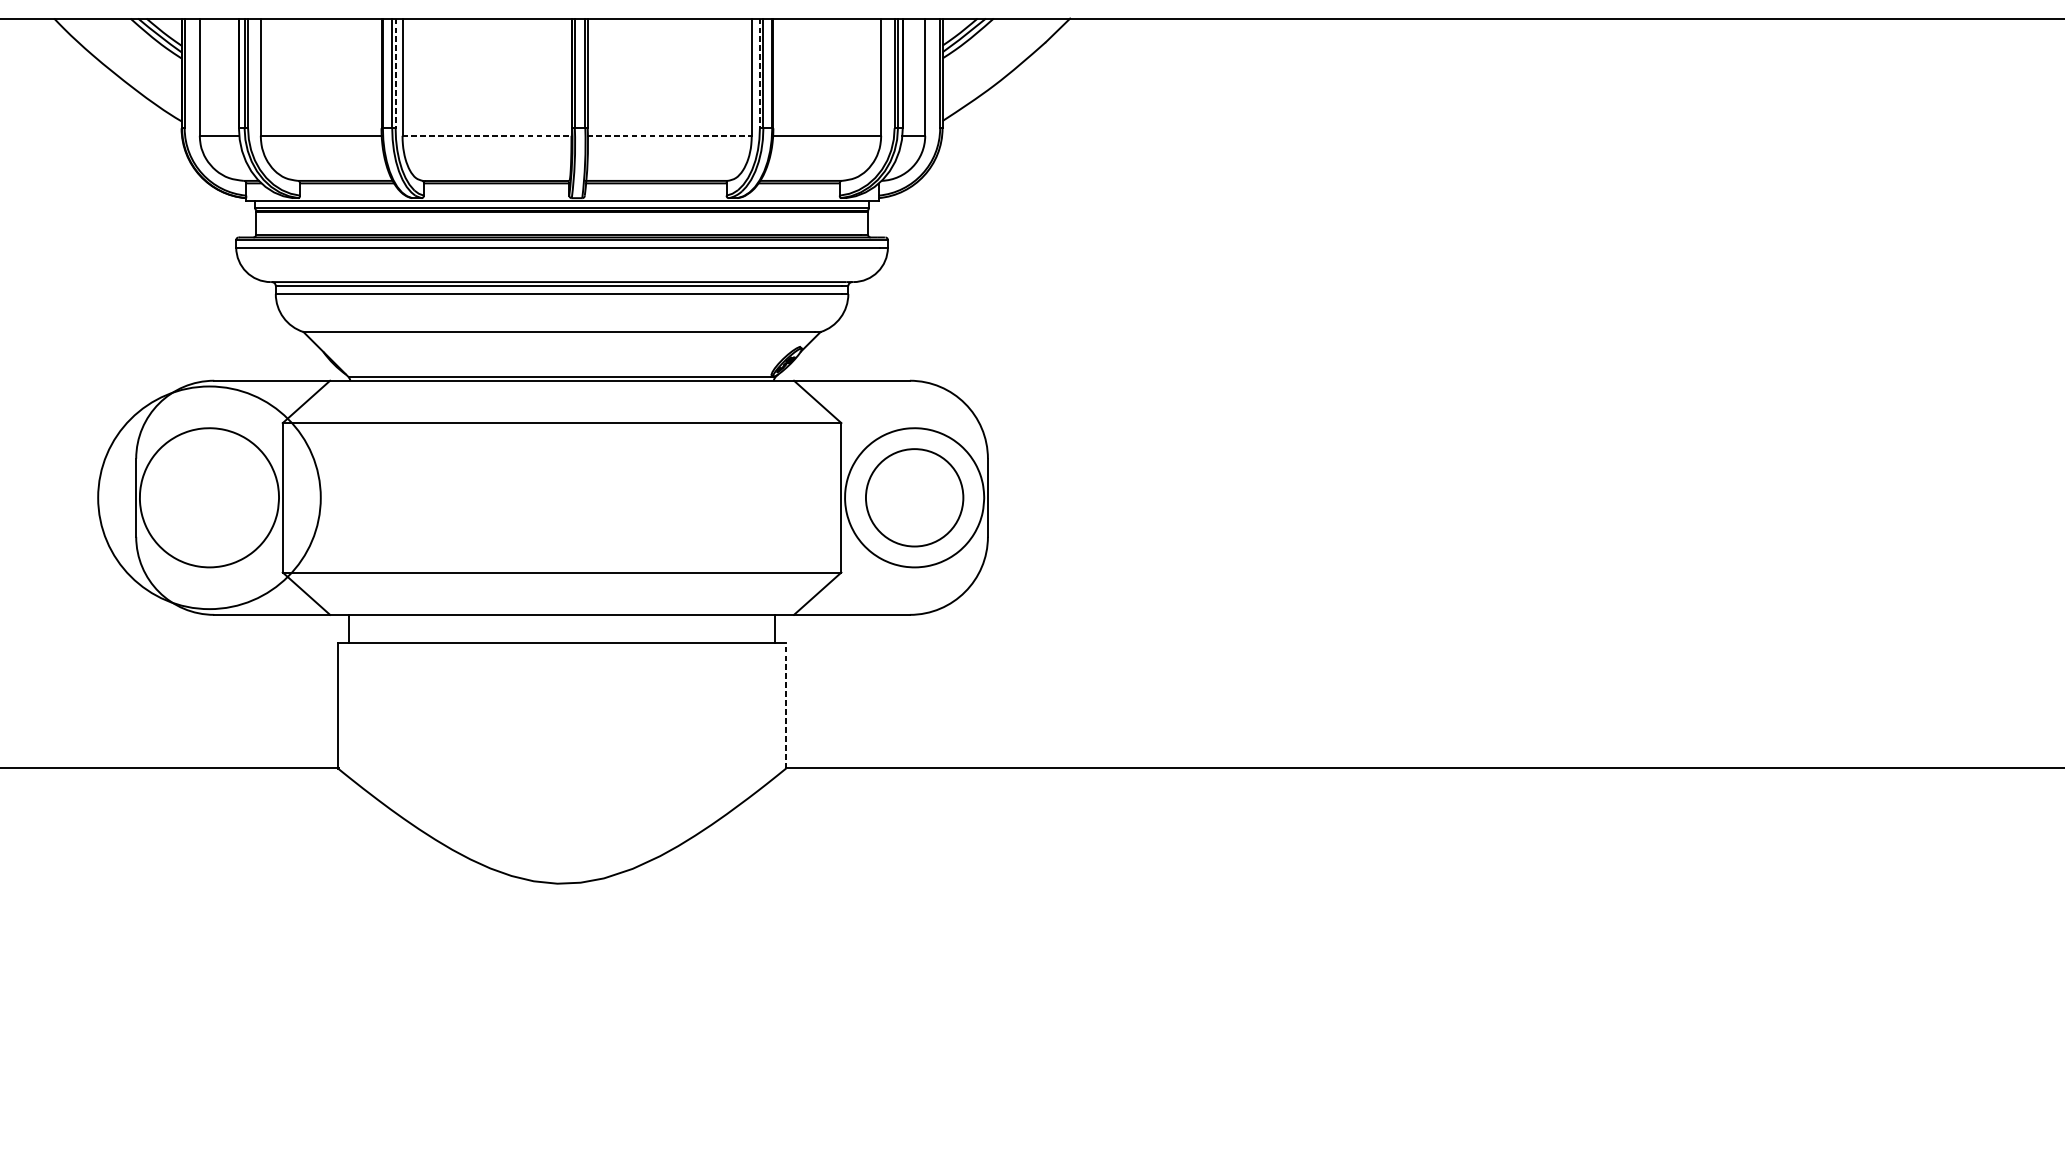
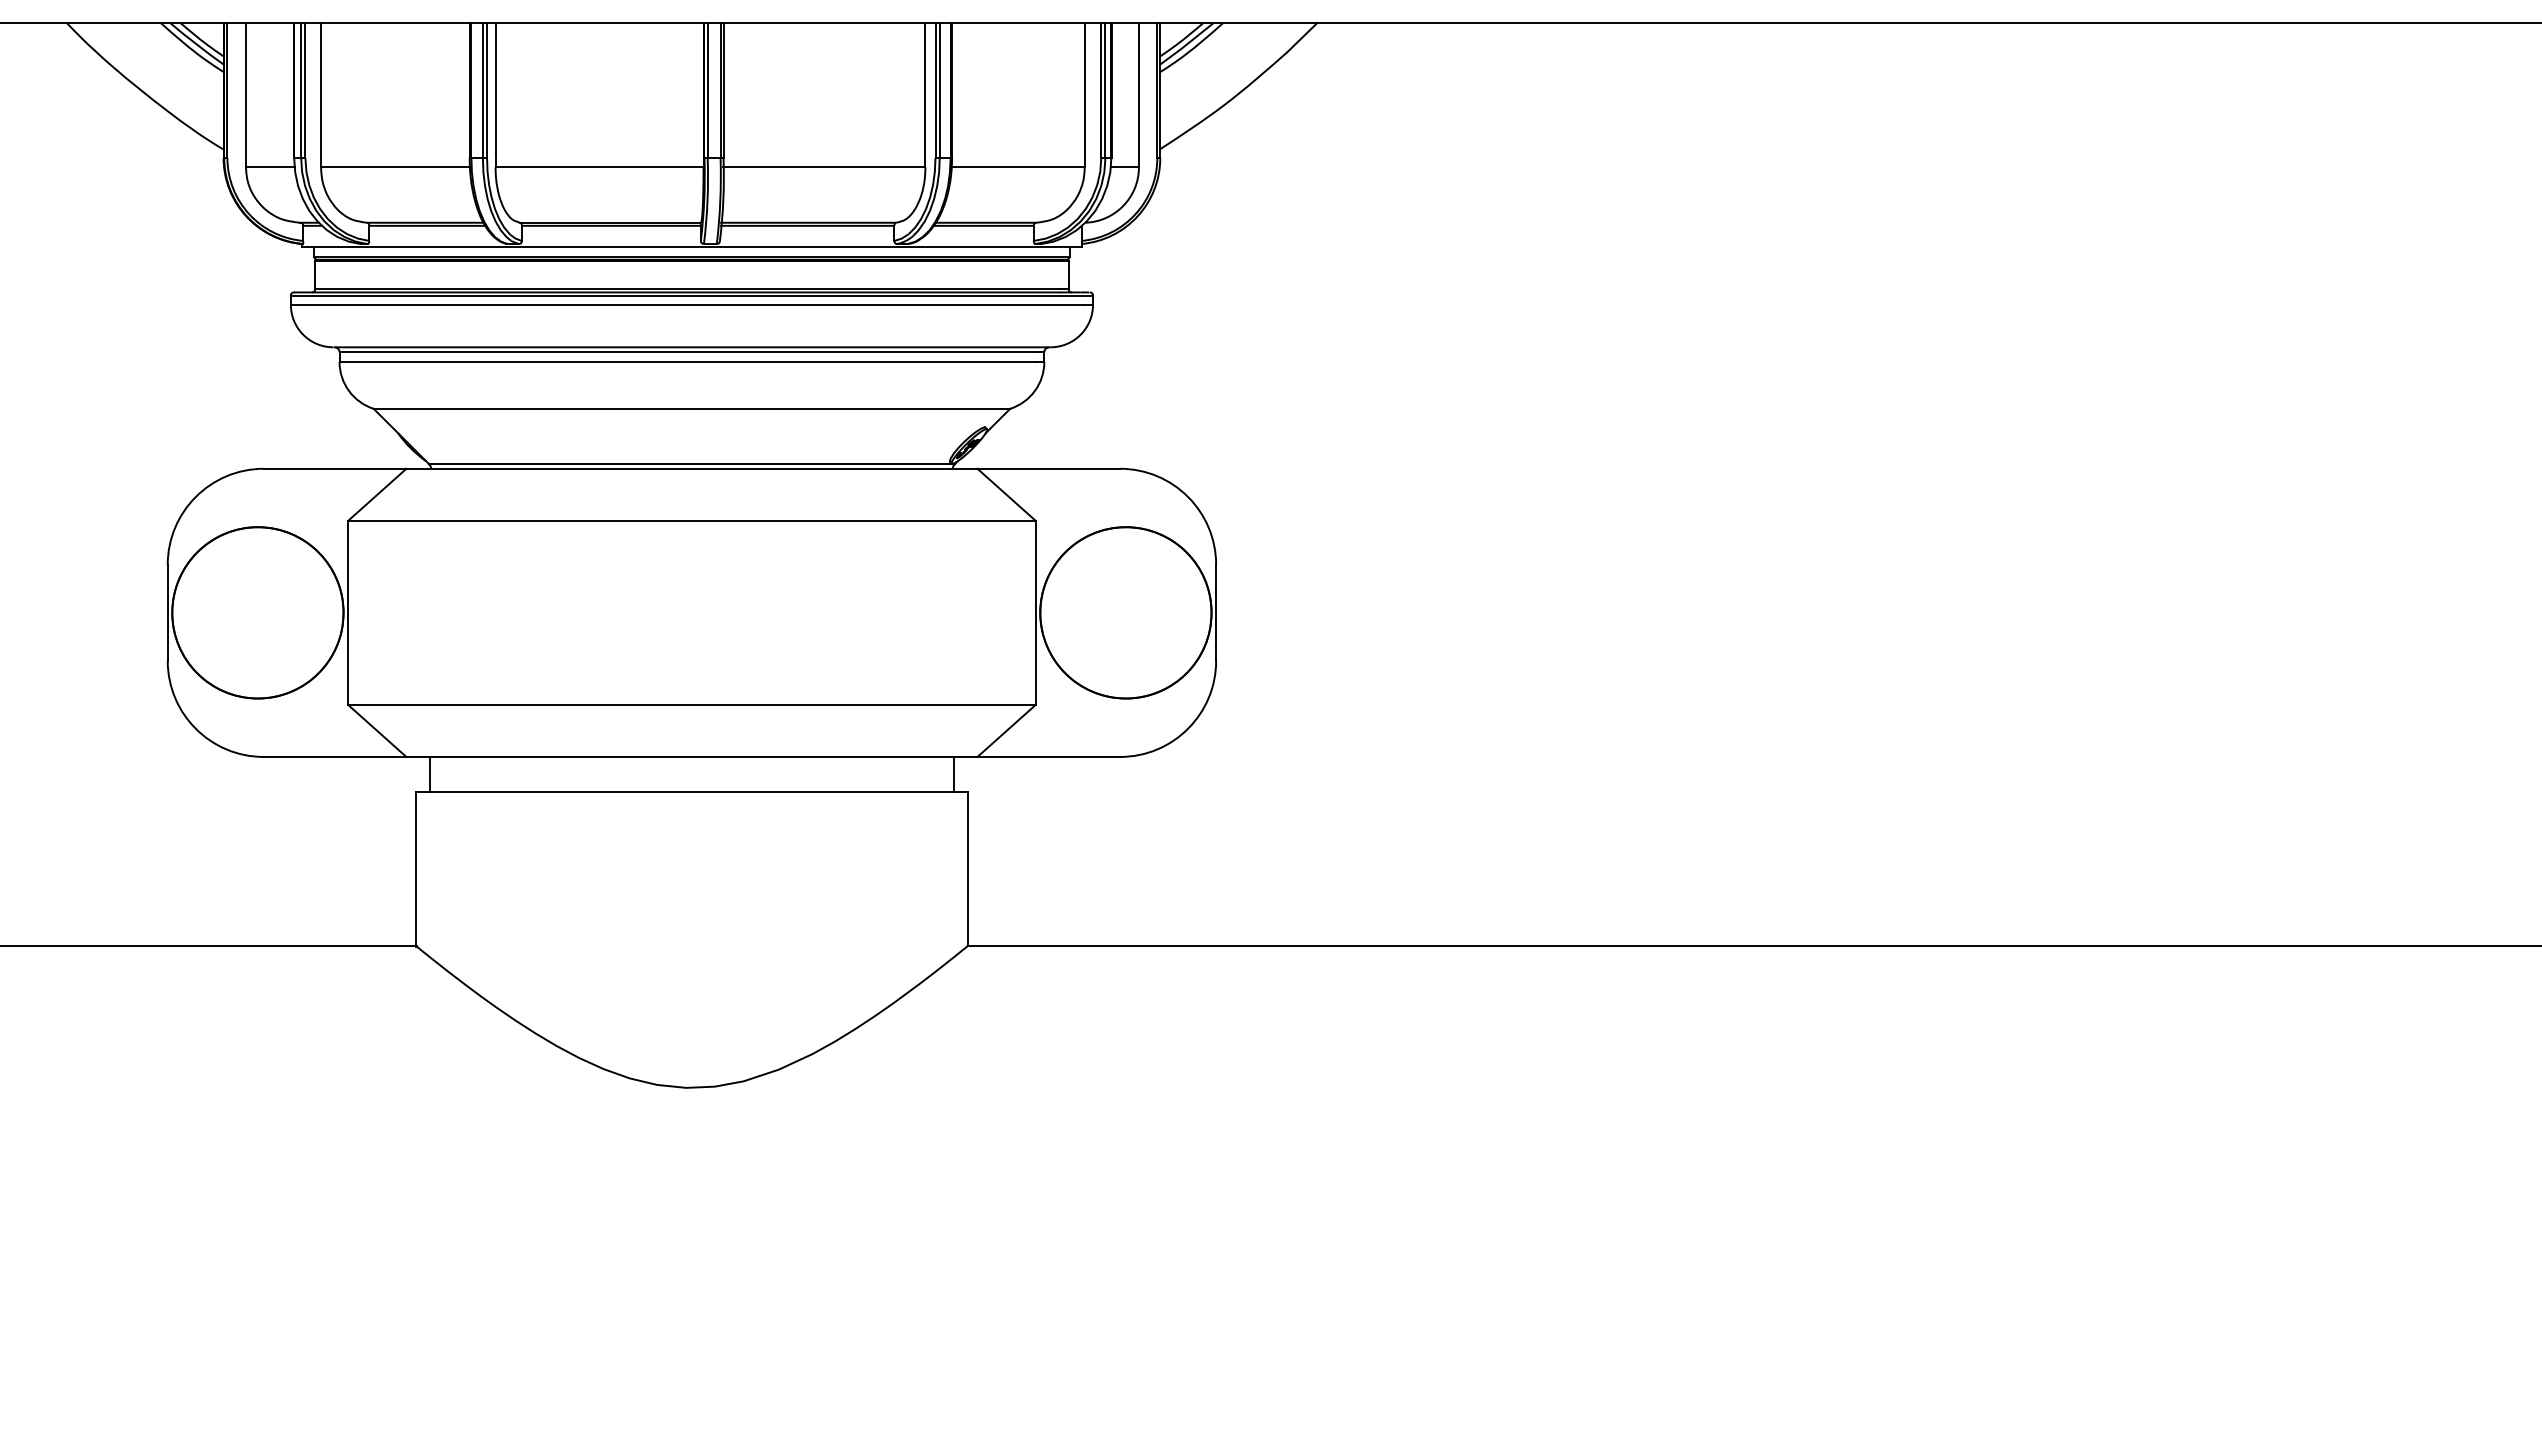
line: (395, 73) -> (487, 90), dashed -> solid
line: (759, 73) -> (935, 90), dashed -> solid
line: (486, 135) -> (599, 167), dashed -> solid
line: (669, 135) -> (824, 167), dashed -> solid
circle: (209, 497) -> (257, 612), size x0.62
circle: (914, 497) -> (1125, 612), size x1.43
line: (785, 705) -> (967, 868), dashed -> solid

